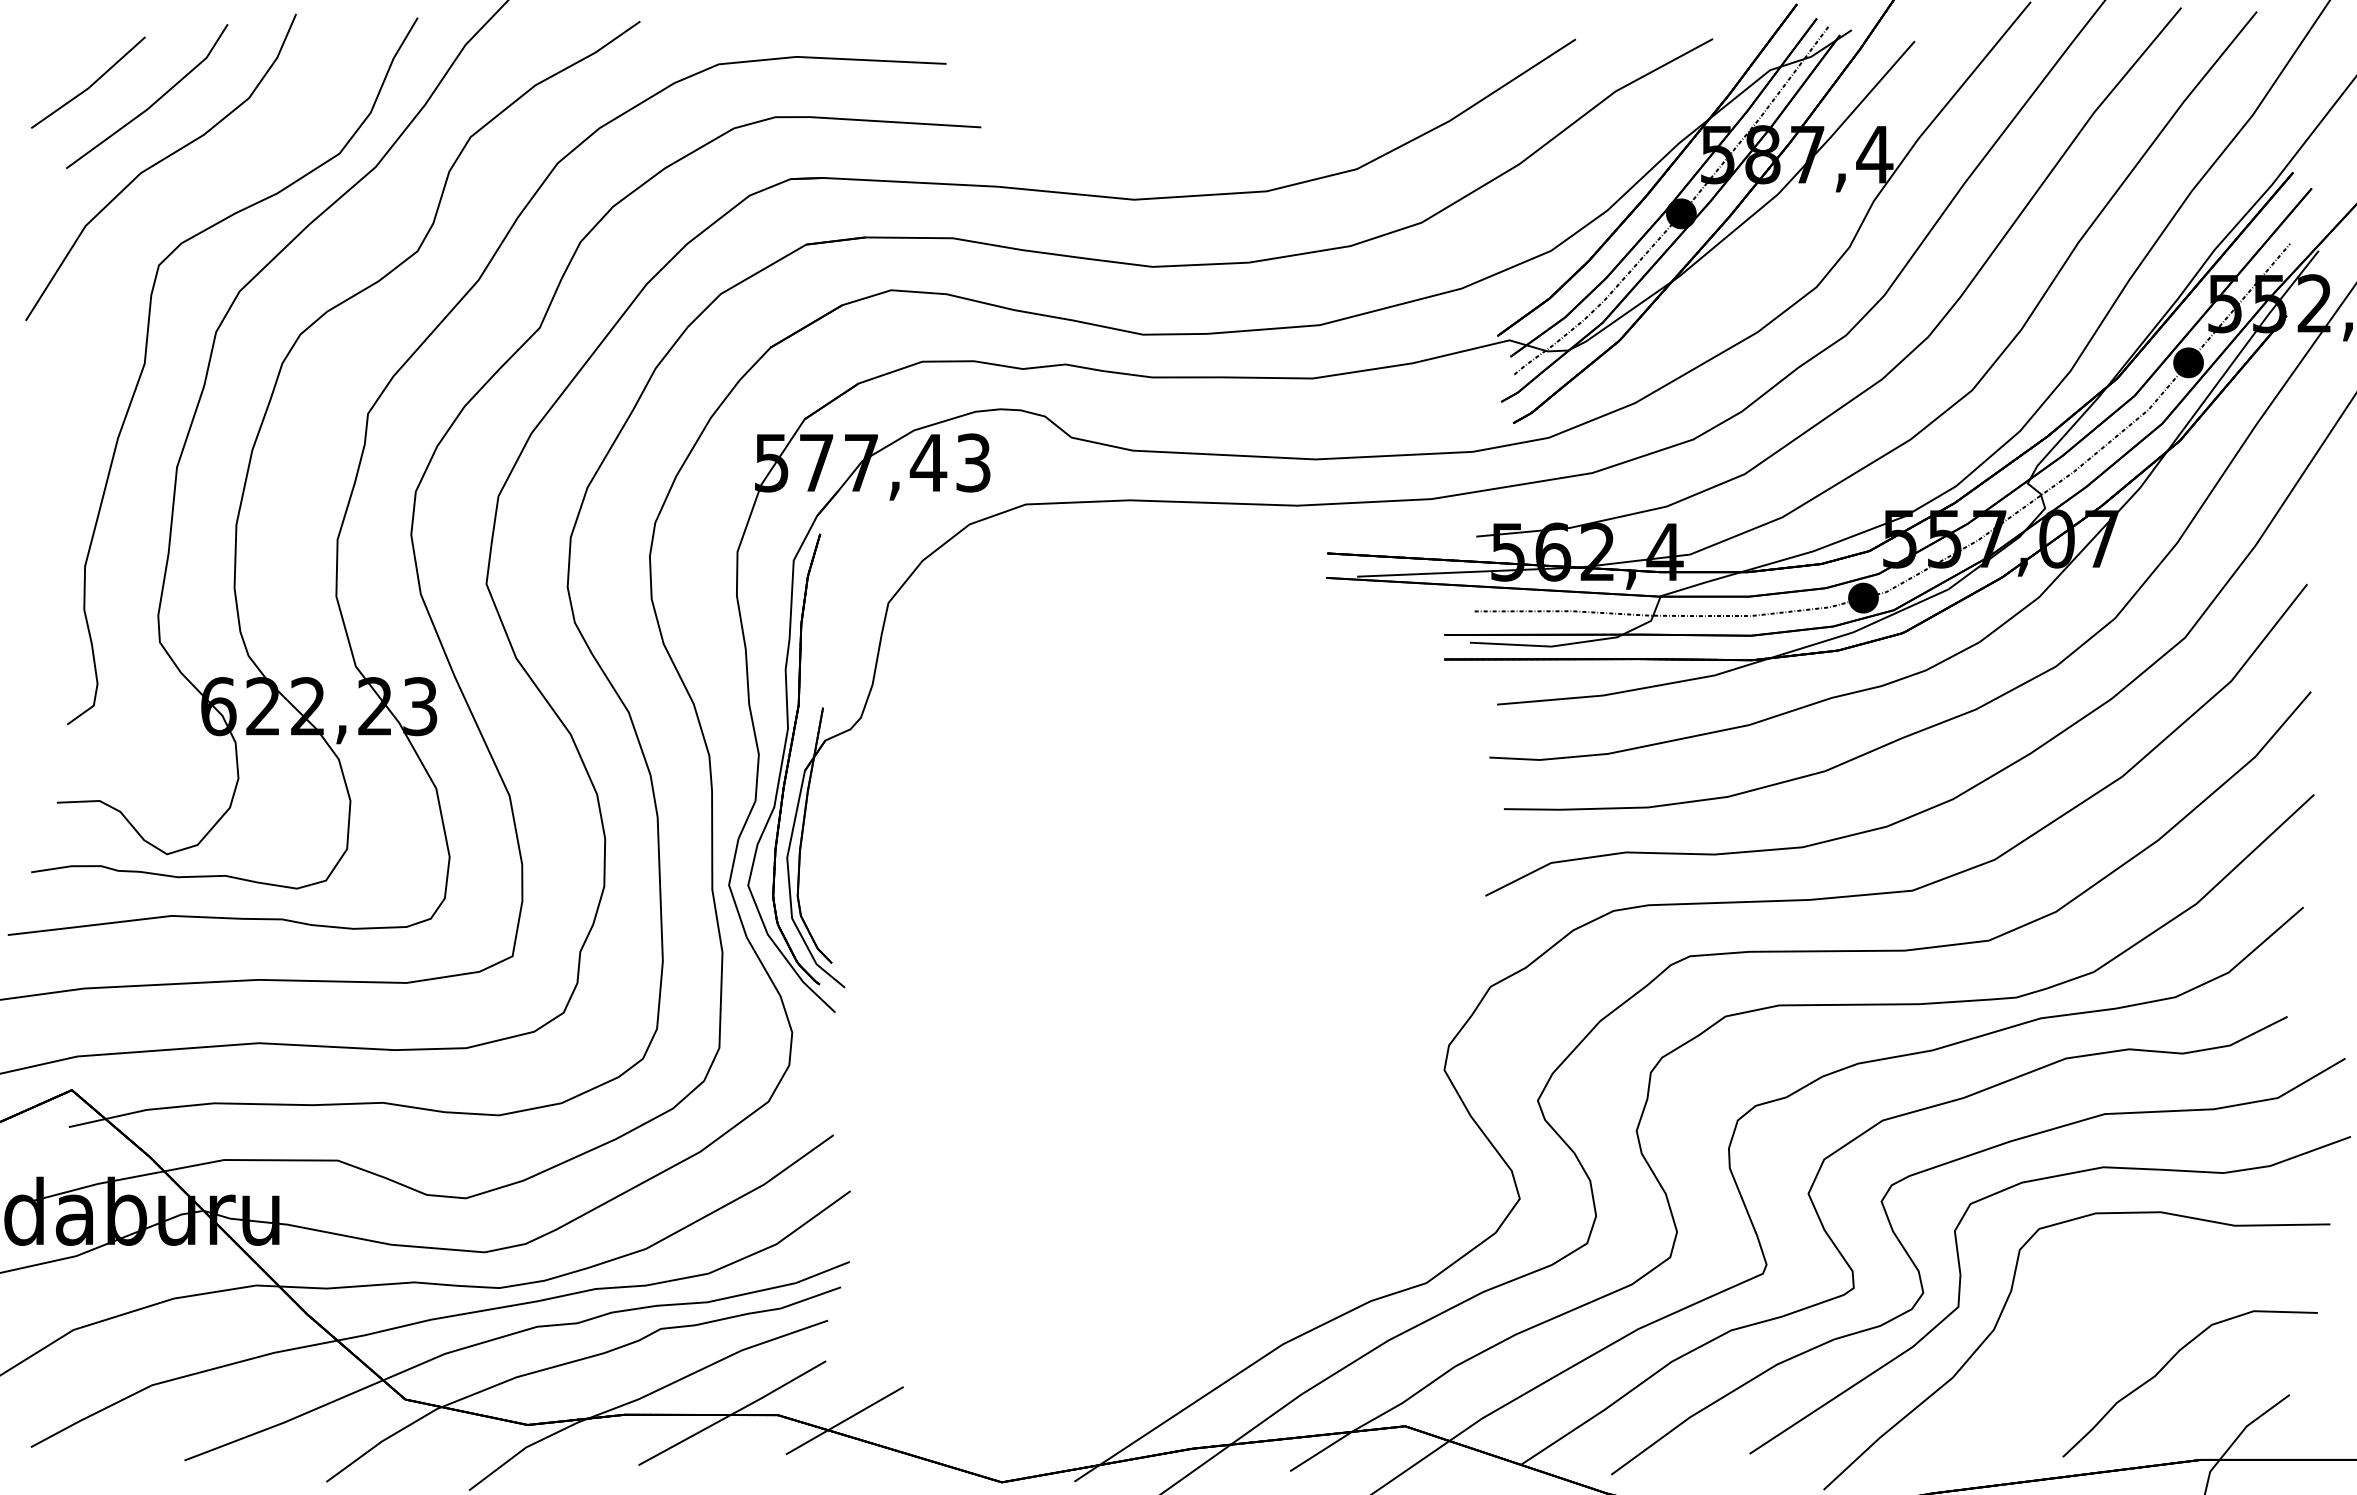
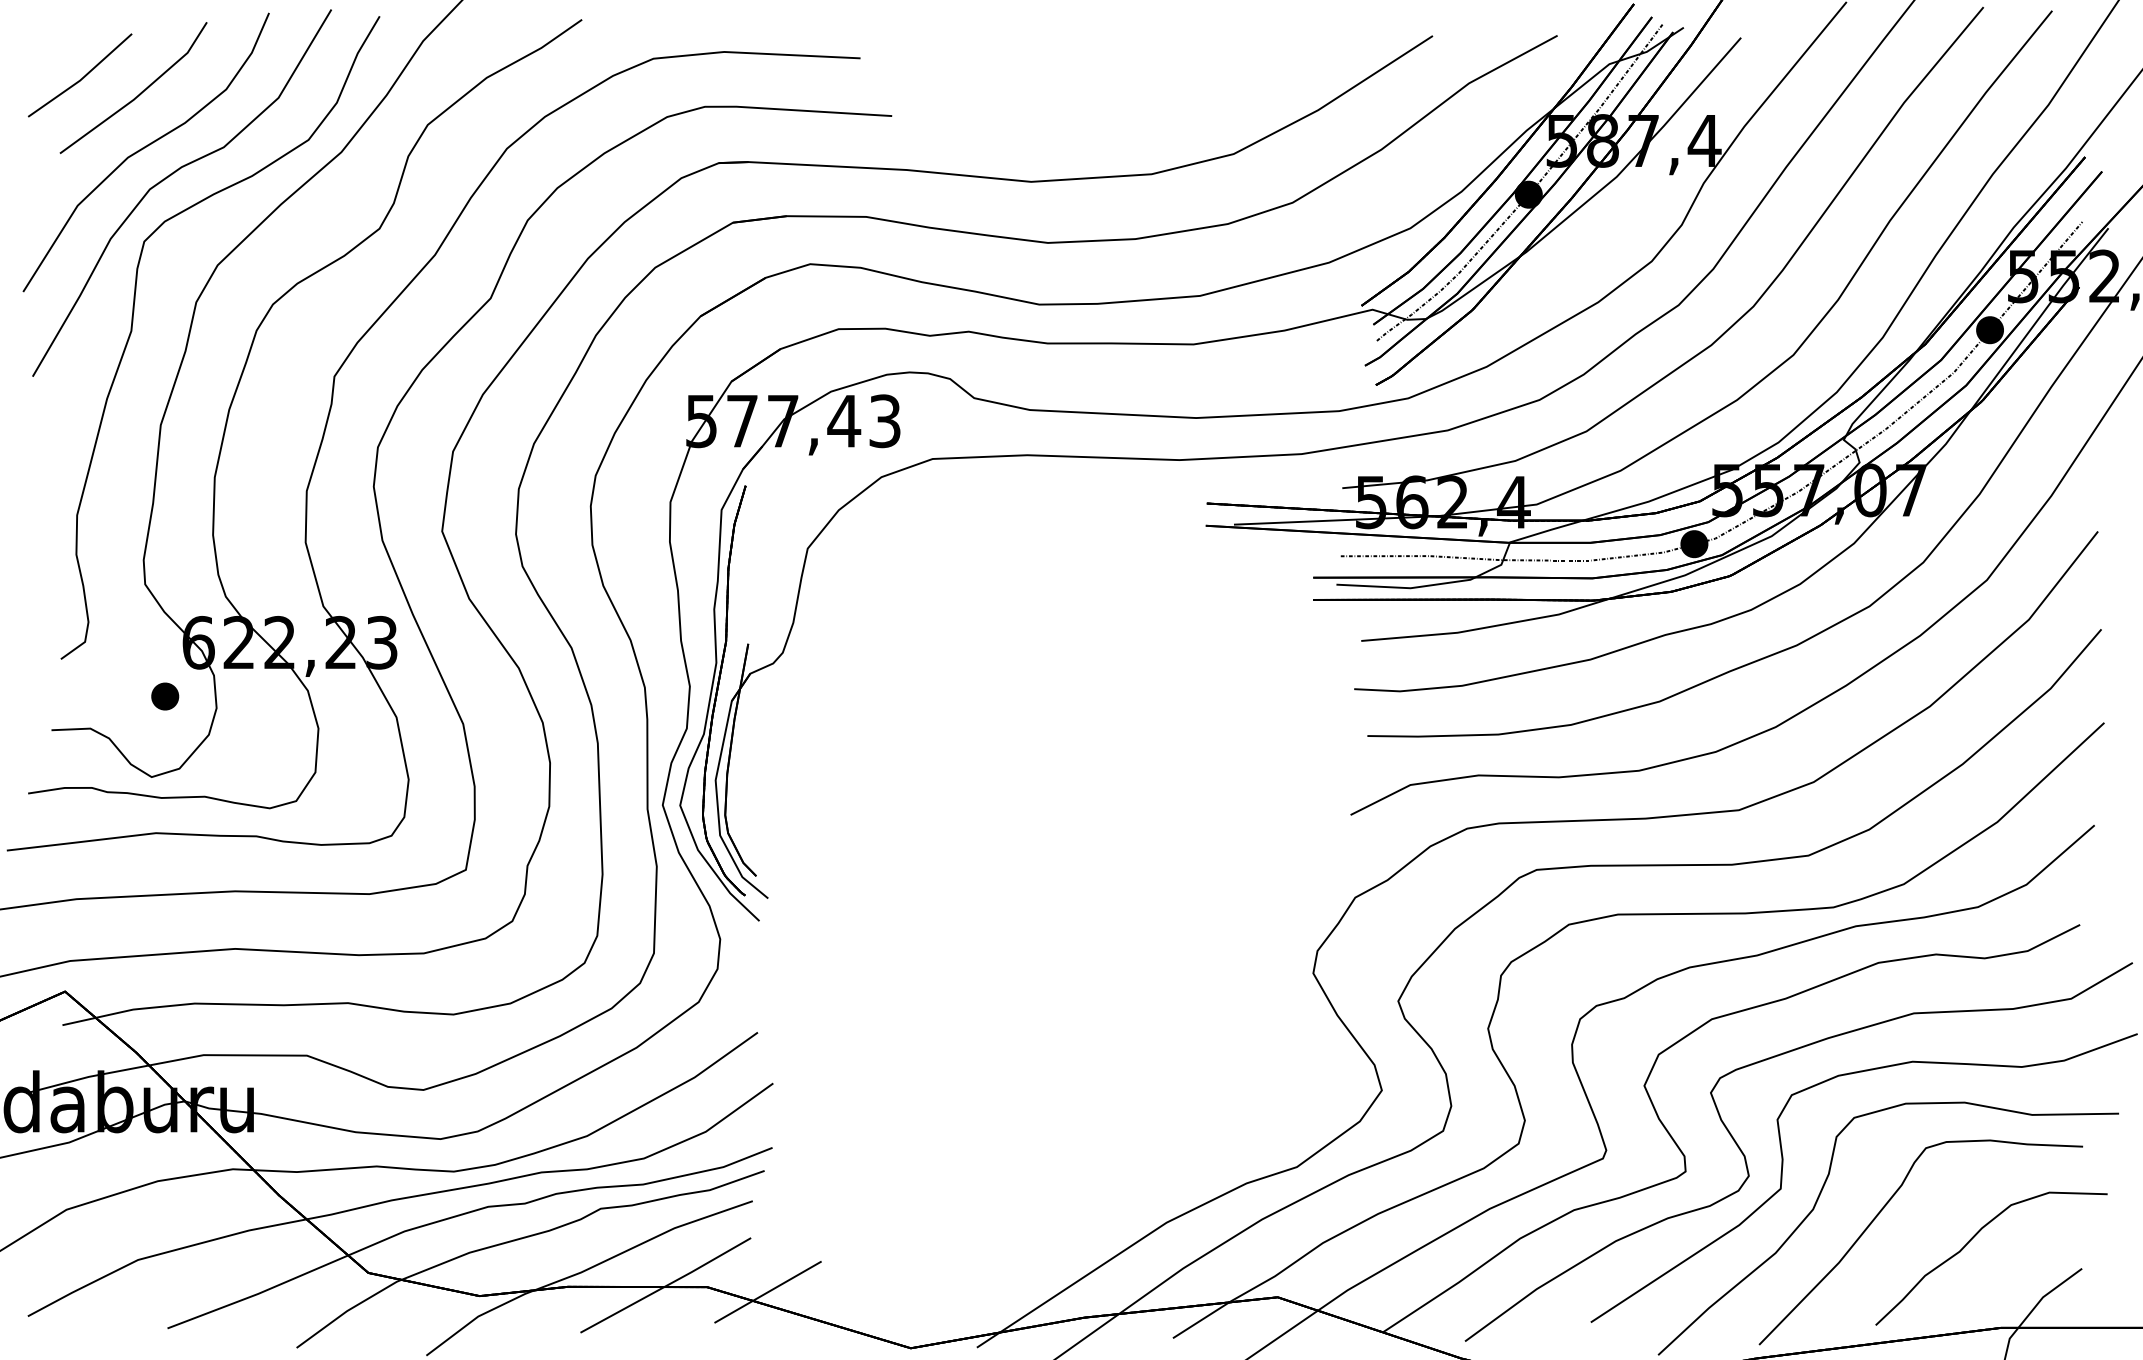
curve: (186, 194) -> (169, 177), added
part: (181, 765) -> (164, 696), added
curve: (2072, 1328) -> (1884, 1208), added

